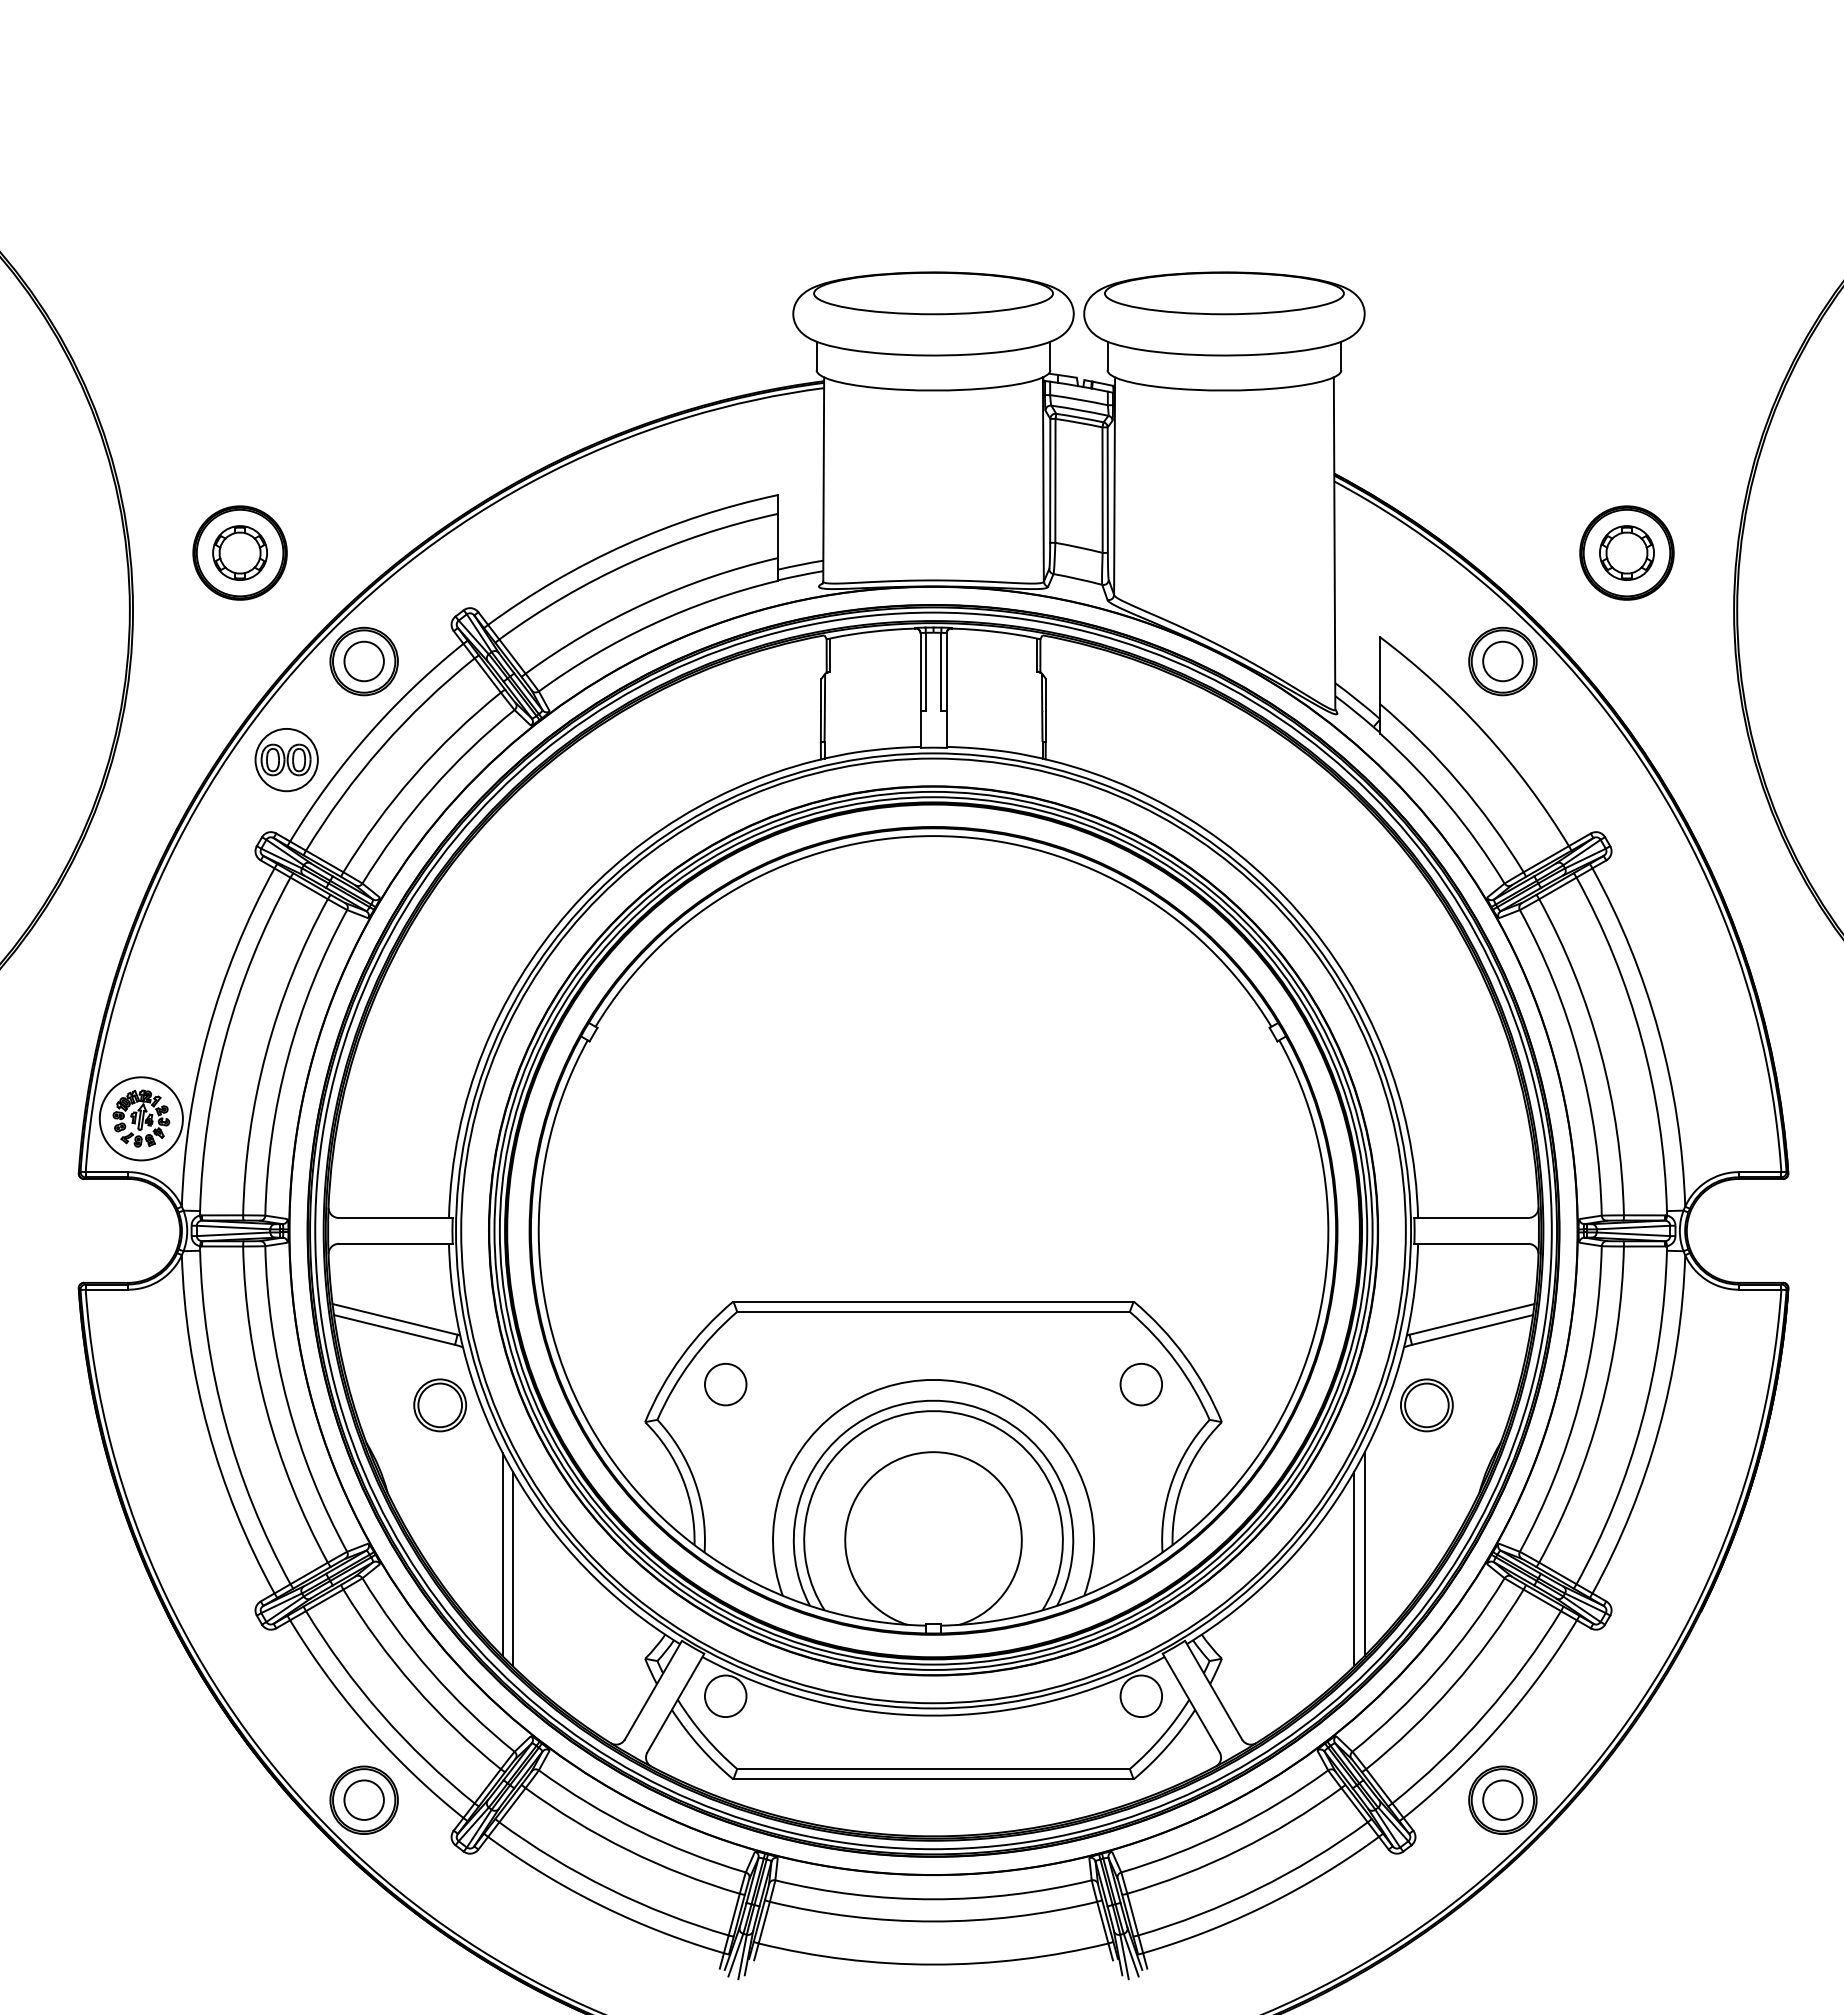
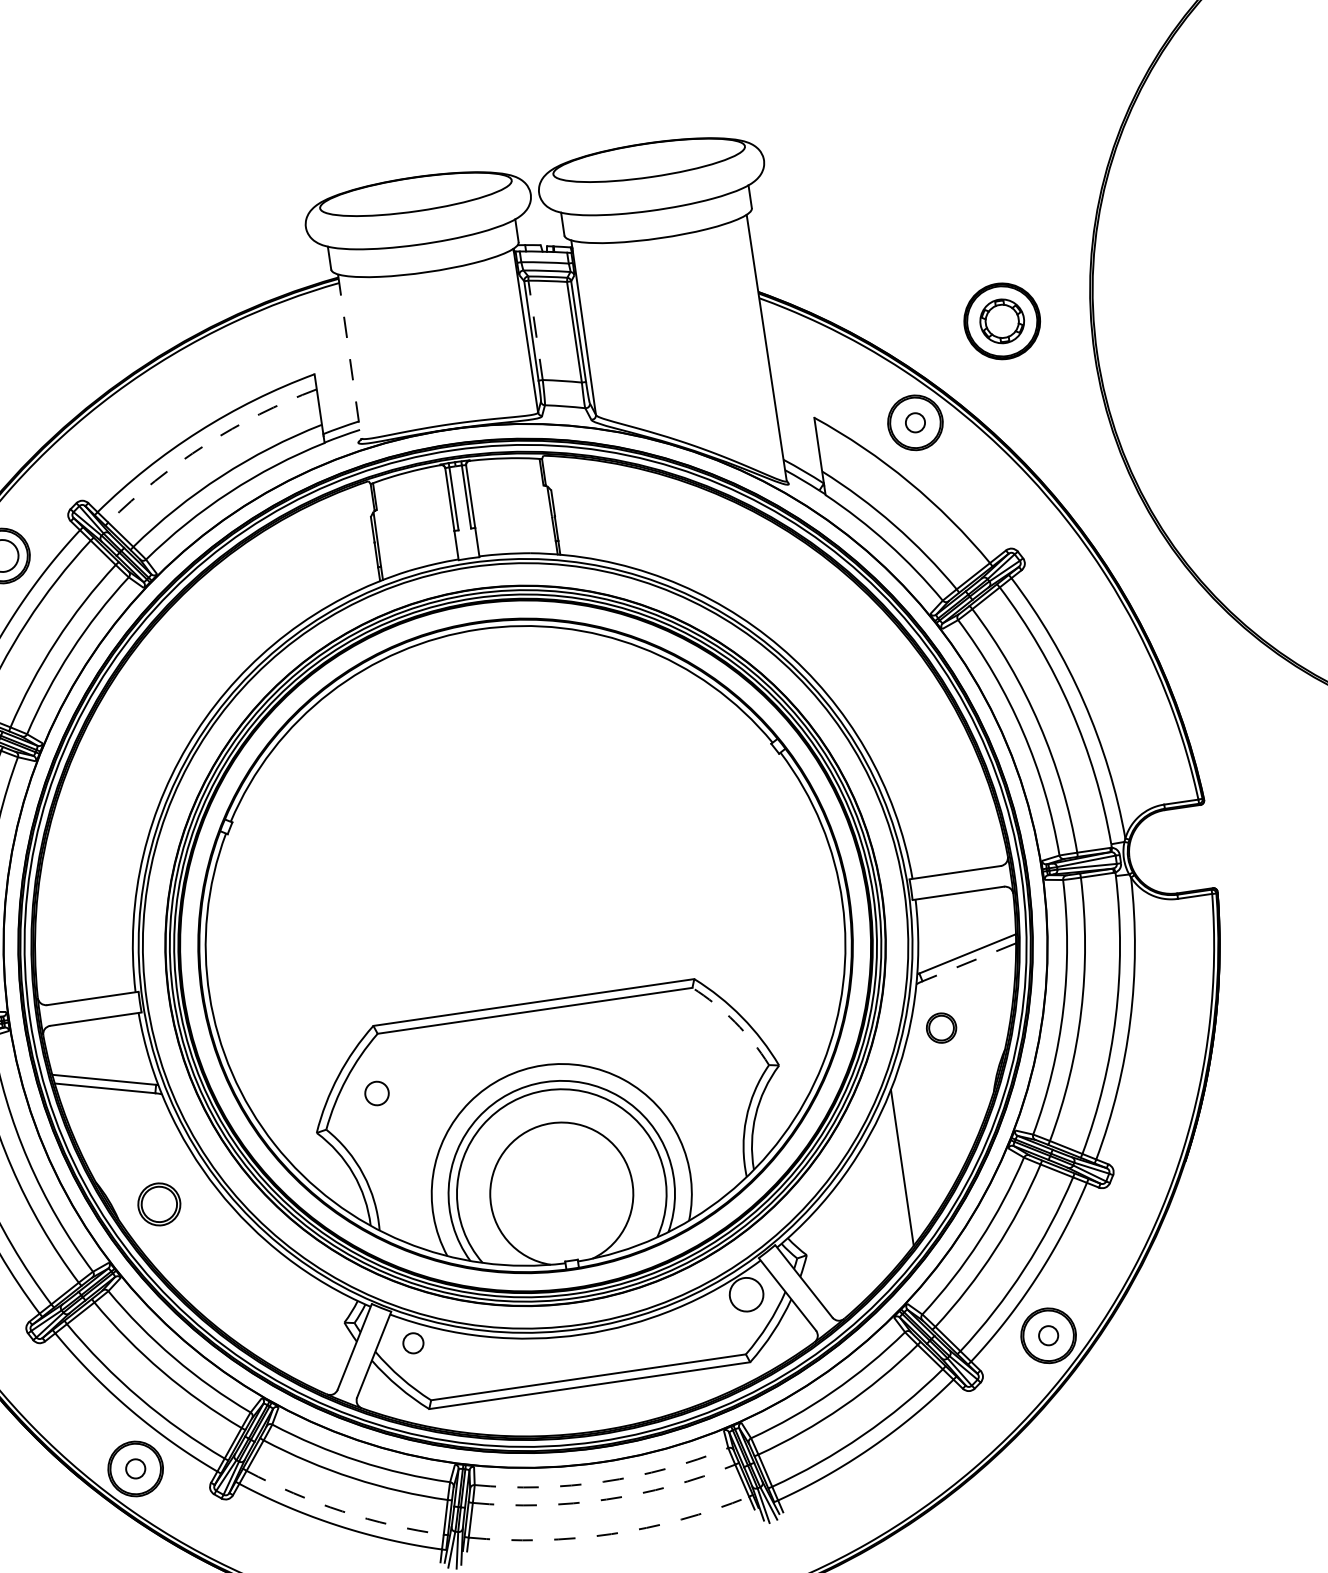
line: (823, 480) -> (349, 357), solid -> dashed
line: (1055, 480) -> (535, 330), solid -> dashed
arc: (631, 562) -> (205, 445), solid -> dashed
circle: (1502, 661) -> (915, 422), size x0.6
line: (1472, 1330) -> (969, 962), solid -> dashed
arc: (1175, 1361) -> (734, 1022), solid -> dashed
circle: (725, 1384) -> (376, 1093), size x0.7
circle: (1140, 1384) -> (709, 1044), removed
part: (440, 1405) -> (159, 1204), moved
part: (1426, 1405) -> (941, 1028), size x0.7
line: (502, 1554) -> (217, 1255), removed
line: (1364, 1554) -> (908, 1154), removed
line: (512, 1568) -> (227, 1265), removed
circle: (725, 1696) -> (413, 1343), size x0.6
circle: (363, 1799) -> (135, 1468), size x0.6
circle: (1502, 1799) -> (1048, 1335), size x0.6
arc: (609, 1888) -> (342, 1511), solid -> dashed
arc: (933, 1899) -> (603, 1481), solid -> dashed
arc: (933, 1921) -> (606, 1499), solid -> dashed
arc: (933, 1964) -> (611, 1534), solid -> dashed

